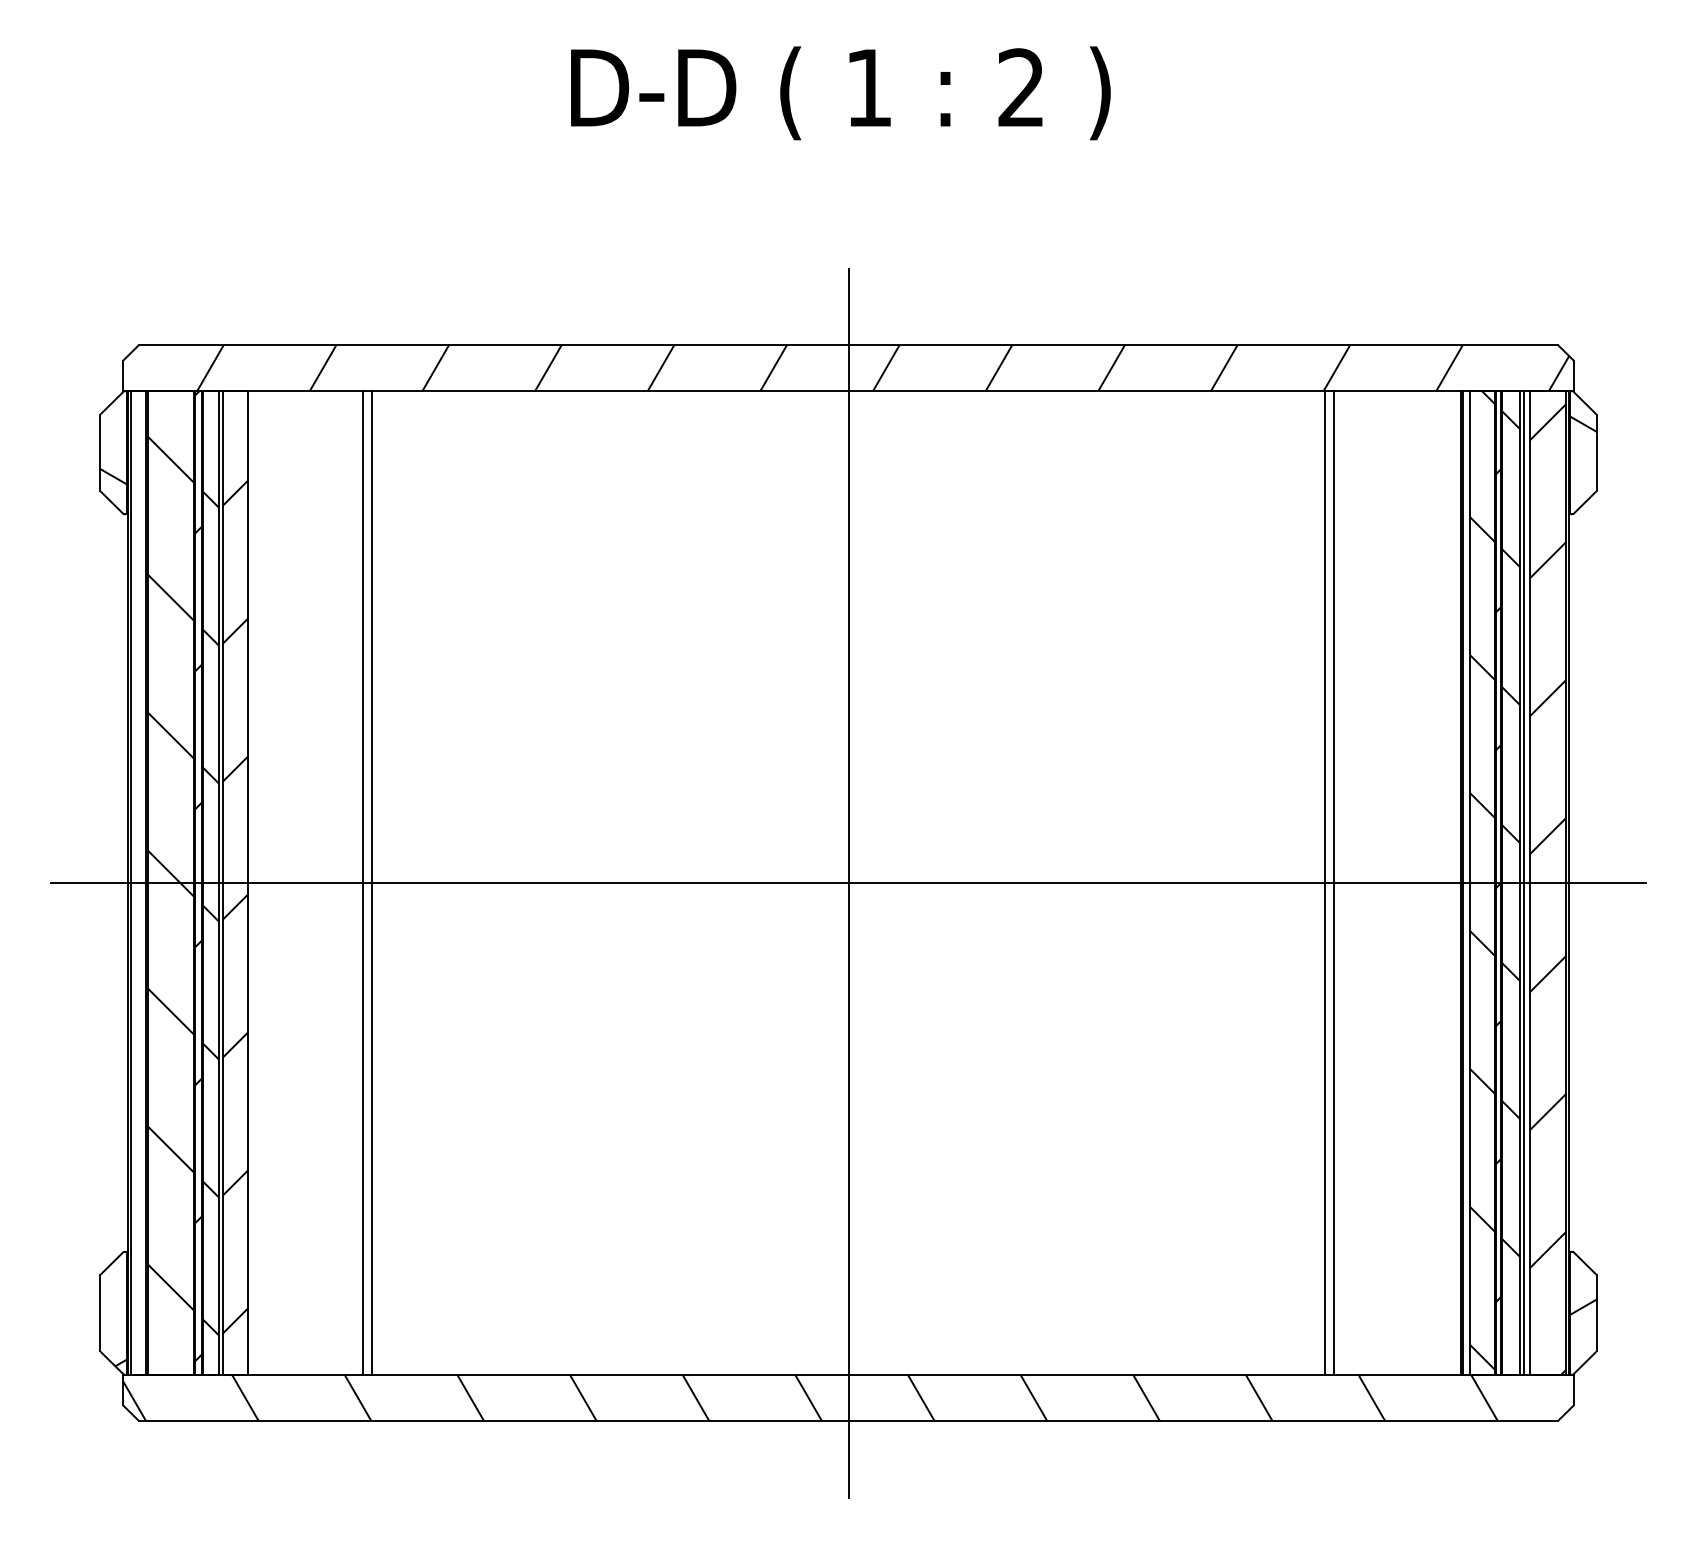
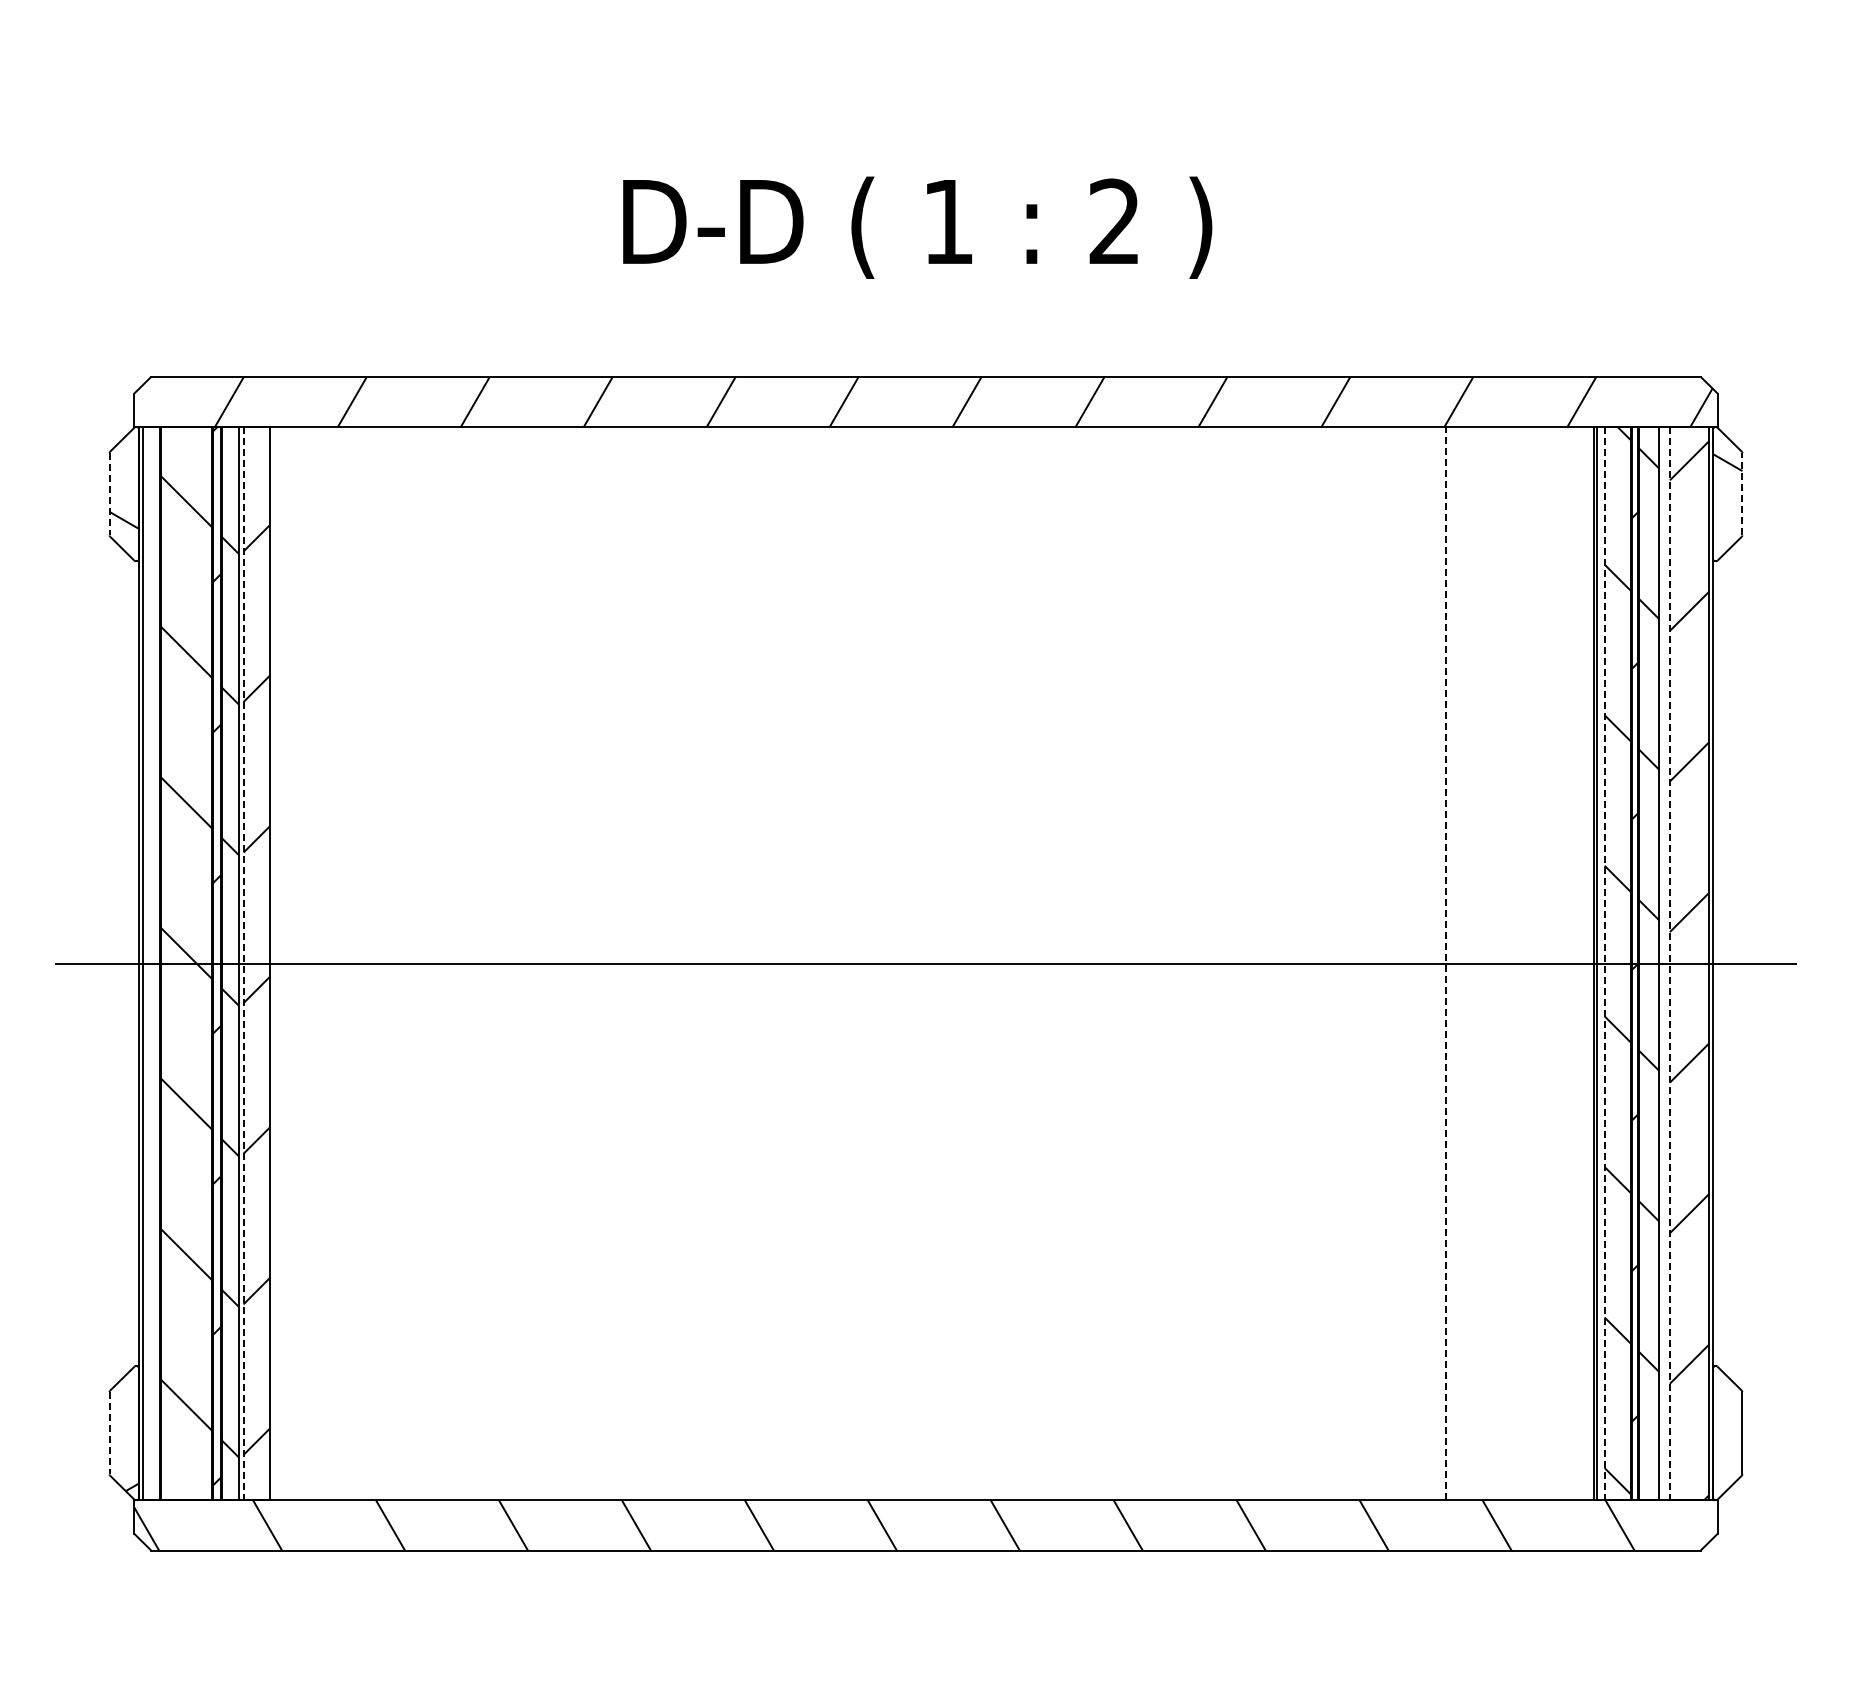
text: (840, 93) -> (917, 227), moved
line: (1596, 452) -> (1742, 493), solid -> dashed
line: (100, 453) -> (109, 494), solid -> dashed
line: (223, 882) -> (243, 963), solid -> dashed
line: (362, 882) -> (395, 963), removed
line: (372, 882) -> (406, 963), removed
line: (848, 882) -> (925, 963), removed
line: (1324, 882) -> (1445, 963), solid -> dashed
line: (1334, 882) -> (1456, 963), removed
line: (1470, 882) -> (1604, 963), solid -> dashed
line: (1524, 882) -> (1663, 963), removed
line: (1529, 882) -> (1669, 963), solid -> dashed
hatch: (1582, 1307) -> (1727, 1426), removed
line: (100, 1313) -> (109, 1433), solid -> dashed

